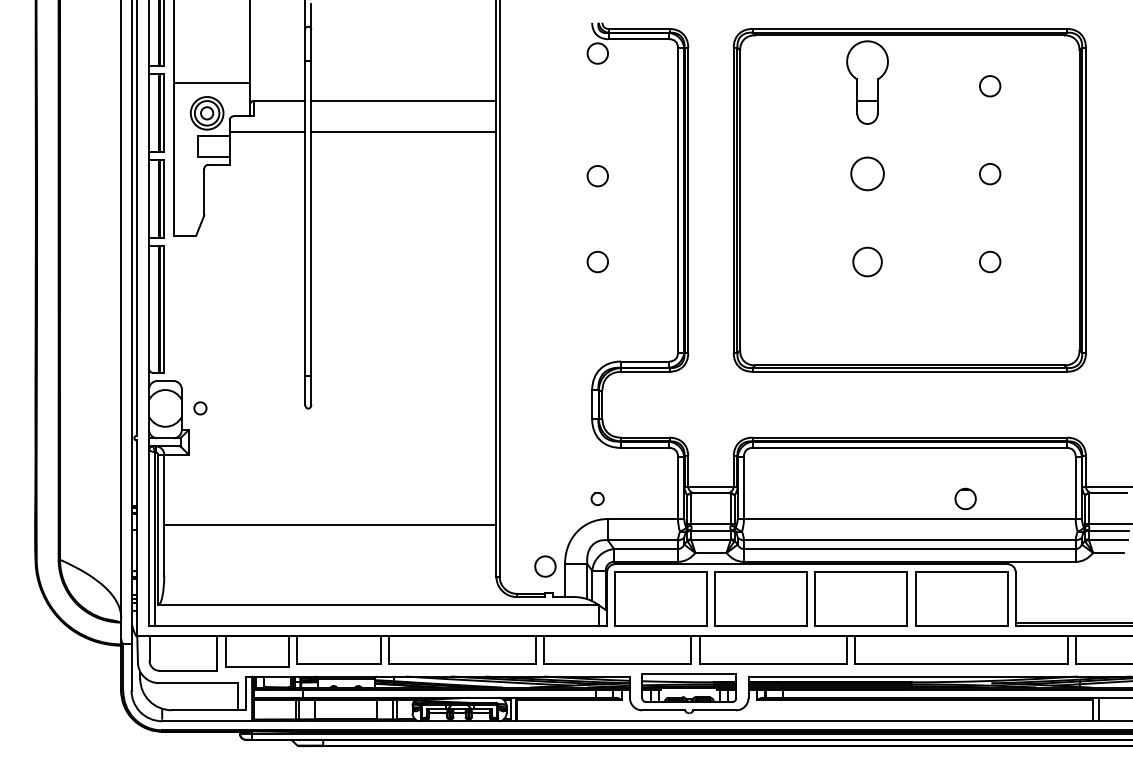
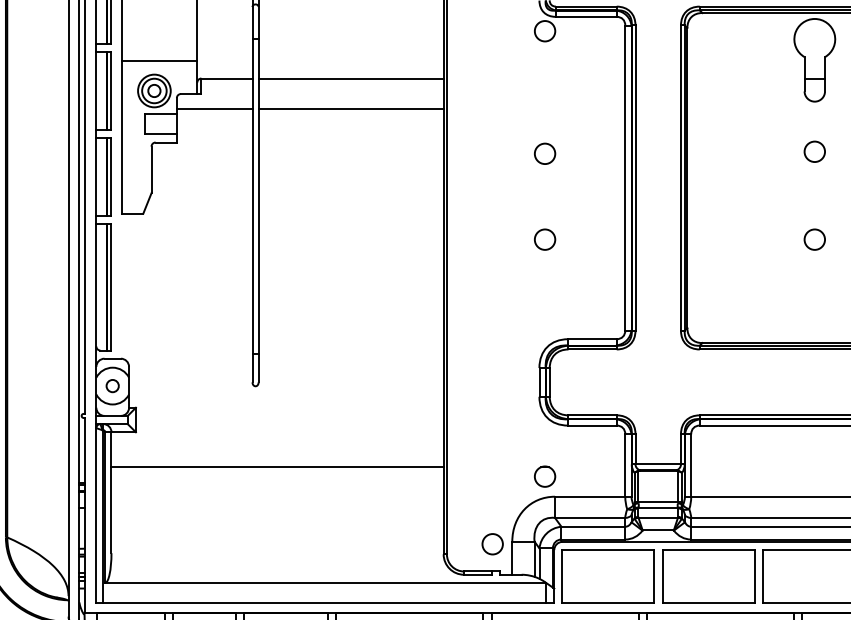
circle: (867, 174) -> (814, 152), size x0.62
circle: (867, 261) -> (814, 239), size x0.71
circle: (200, 408) -> (112, 386), moved
part: (597, 498) -> (544, 476), size x1.67
line: (330, 524) -> (277, 467), moved

